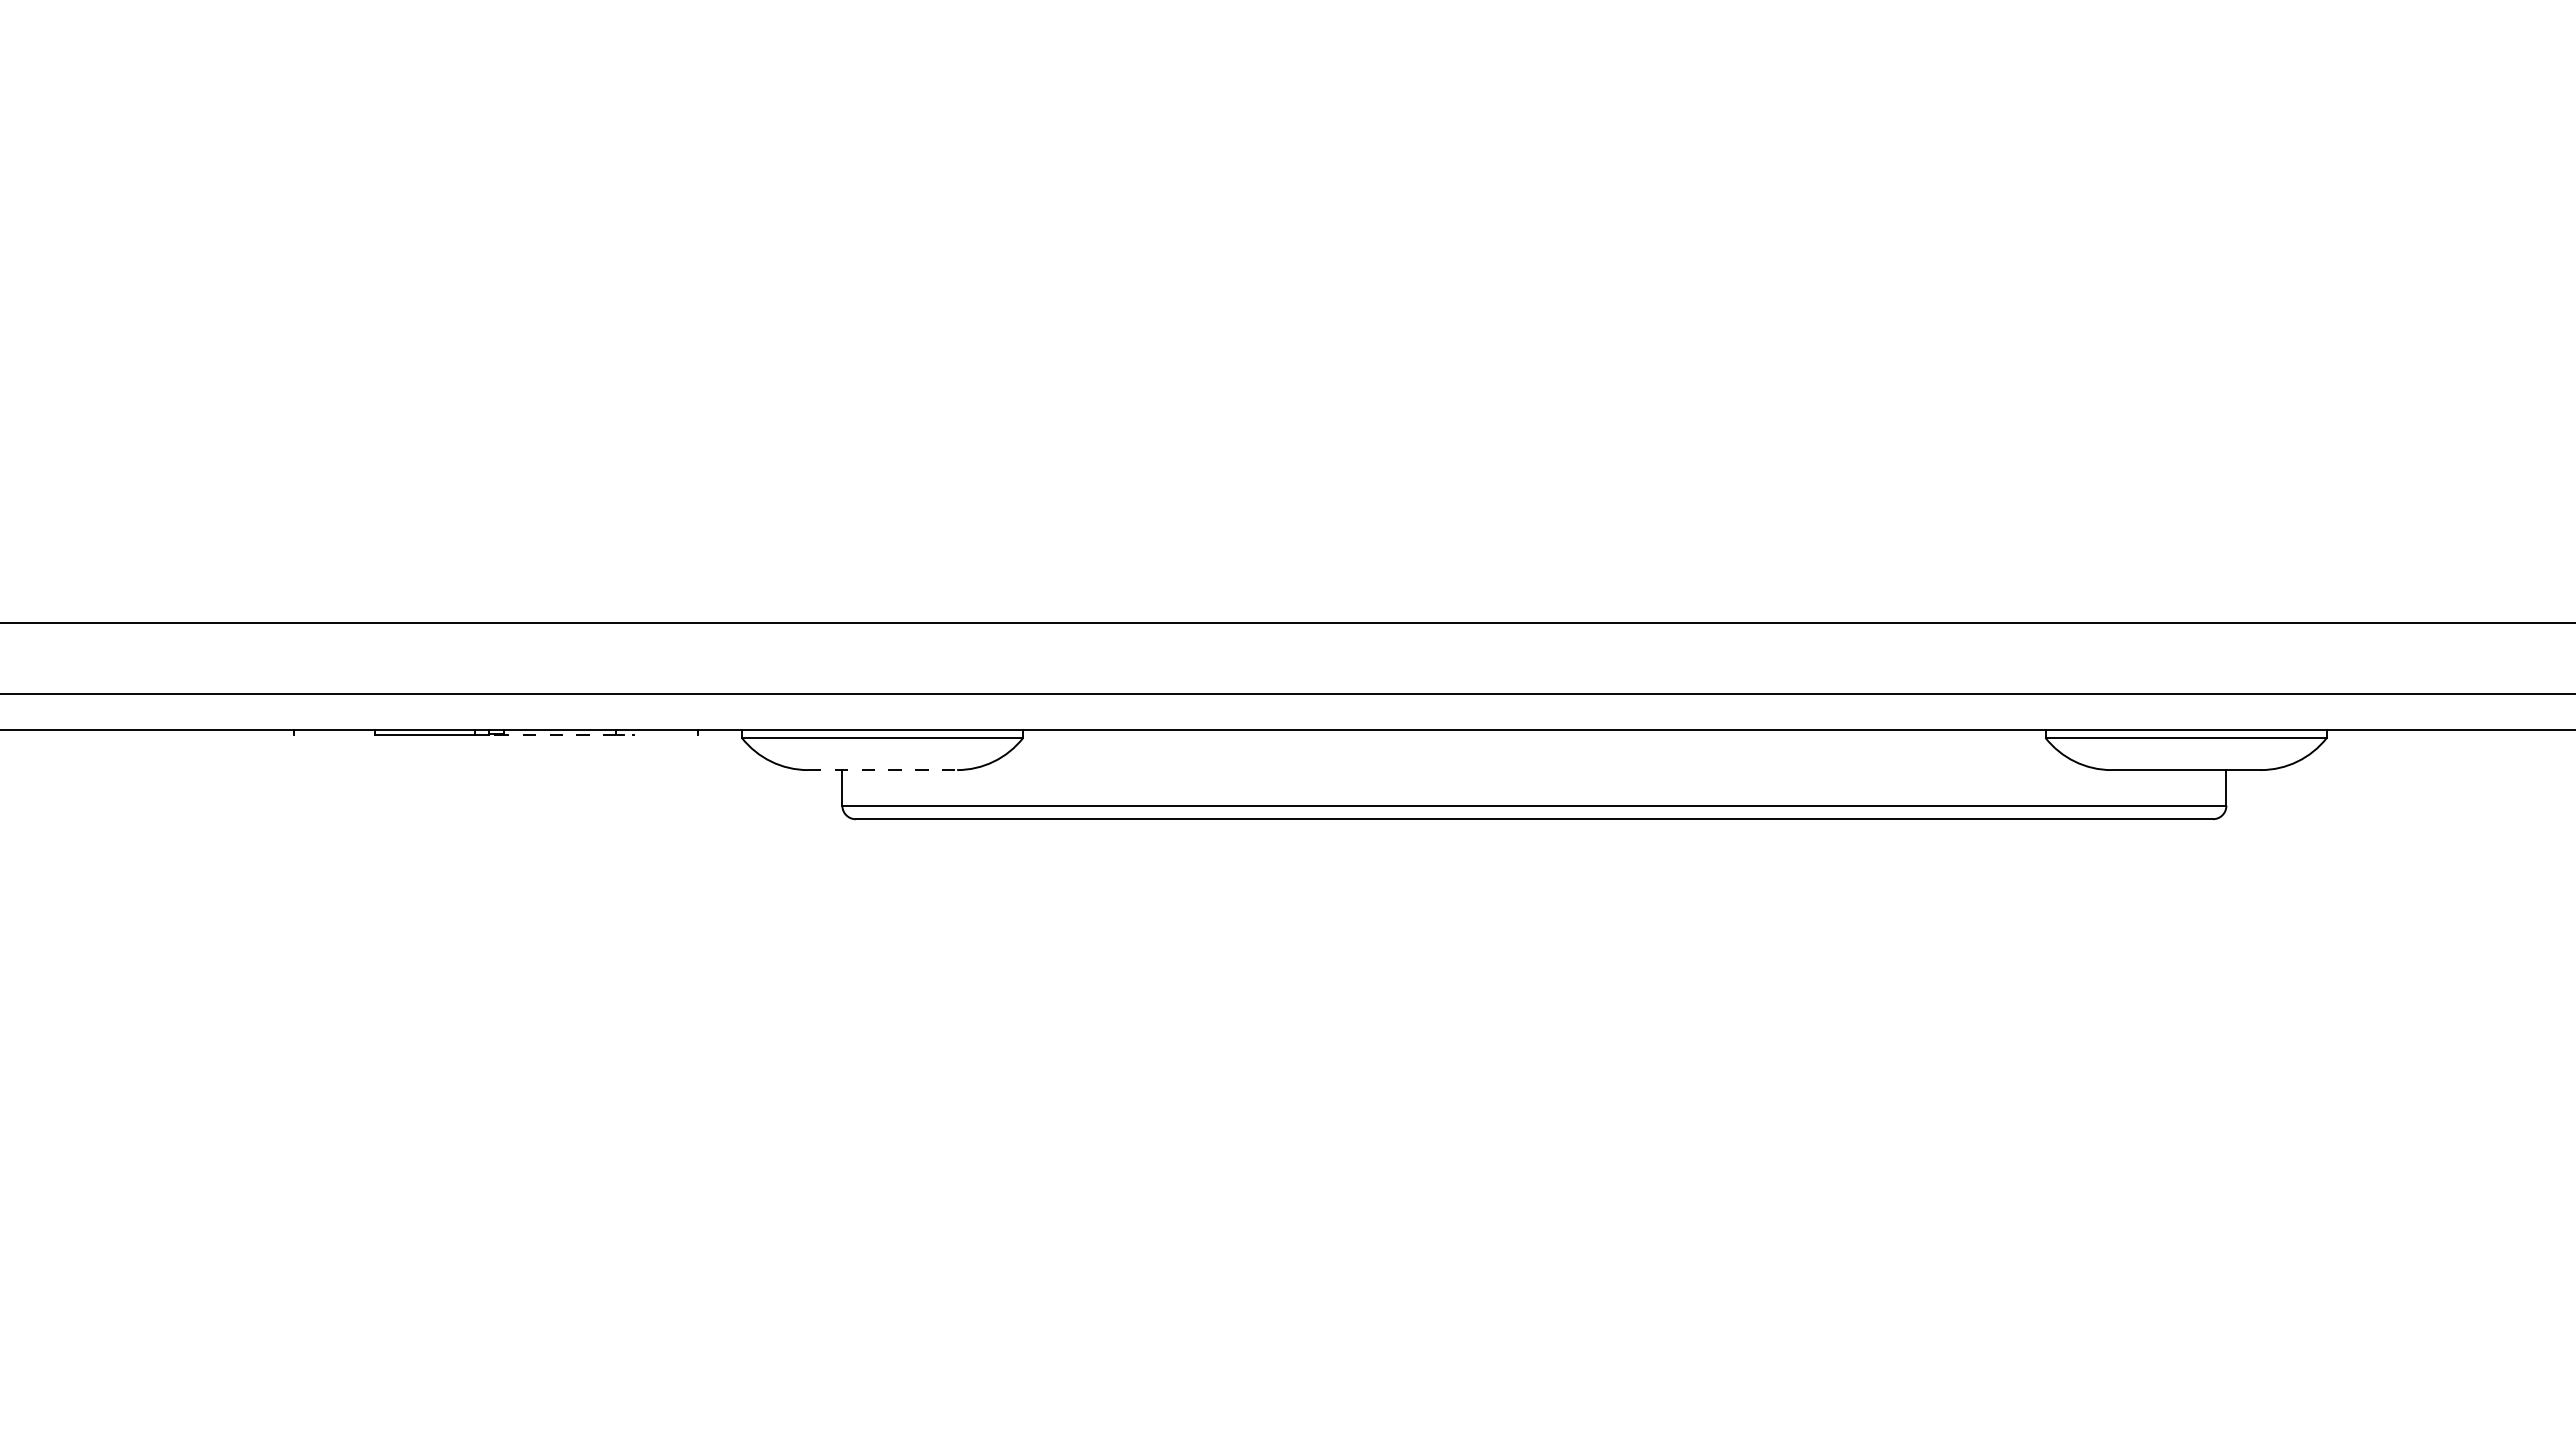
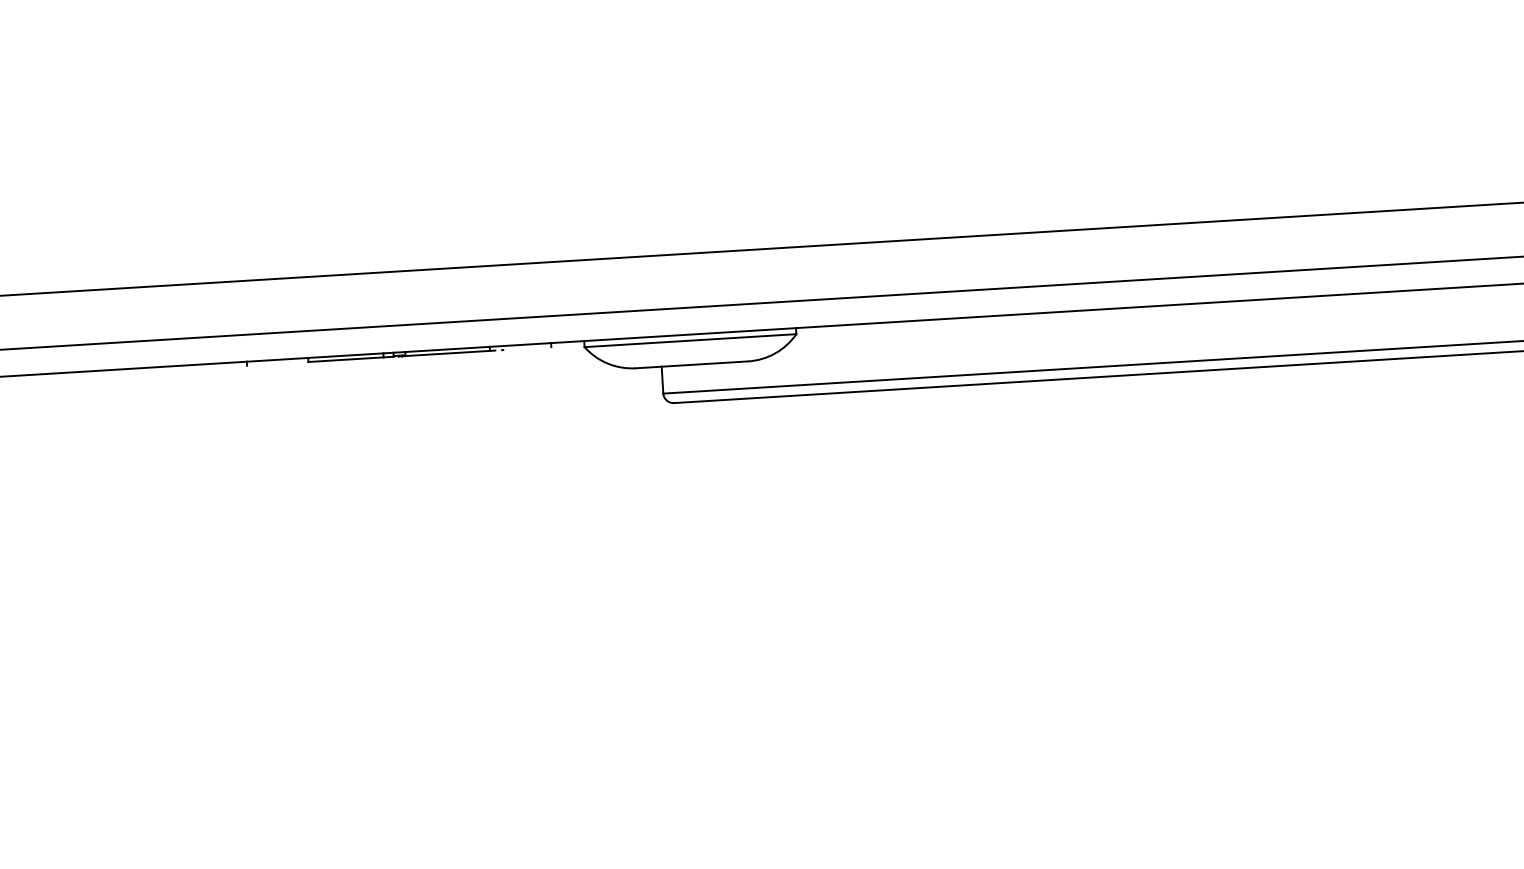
line: (559, 735) -> (447, 353), dashed -> solid
line: (882, 770) -> (691, 365), dashed -> solid

